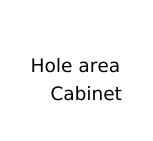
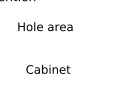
text: (75, 64) -> (45, 26), moved

